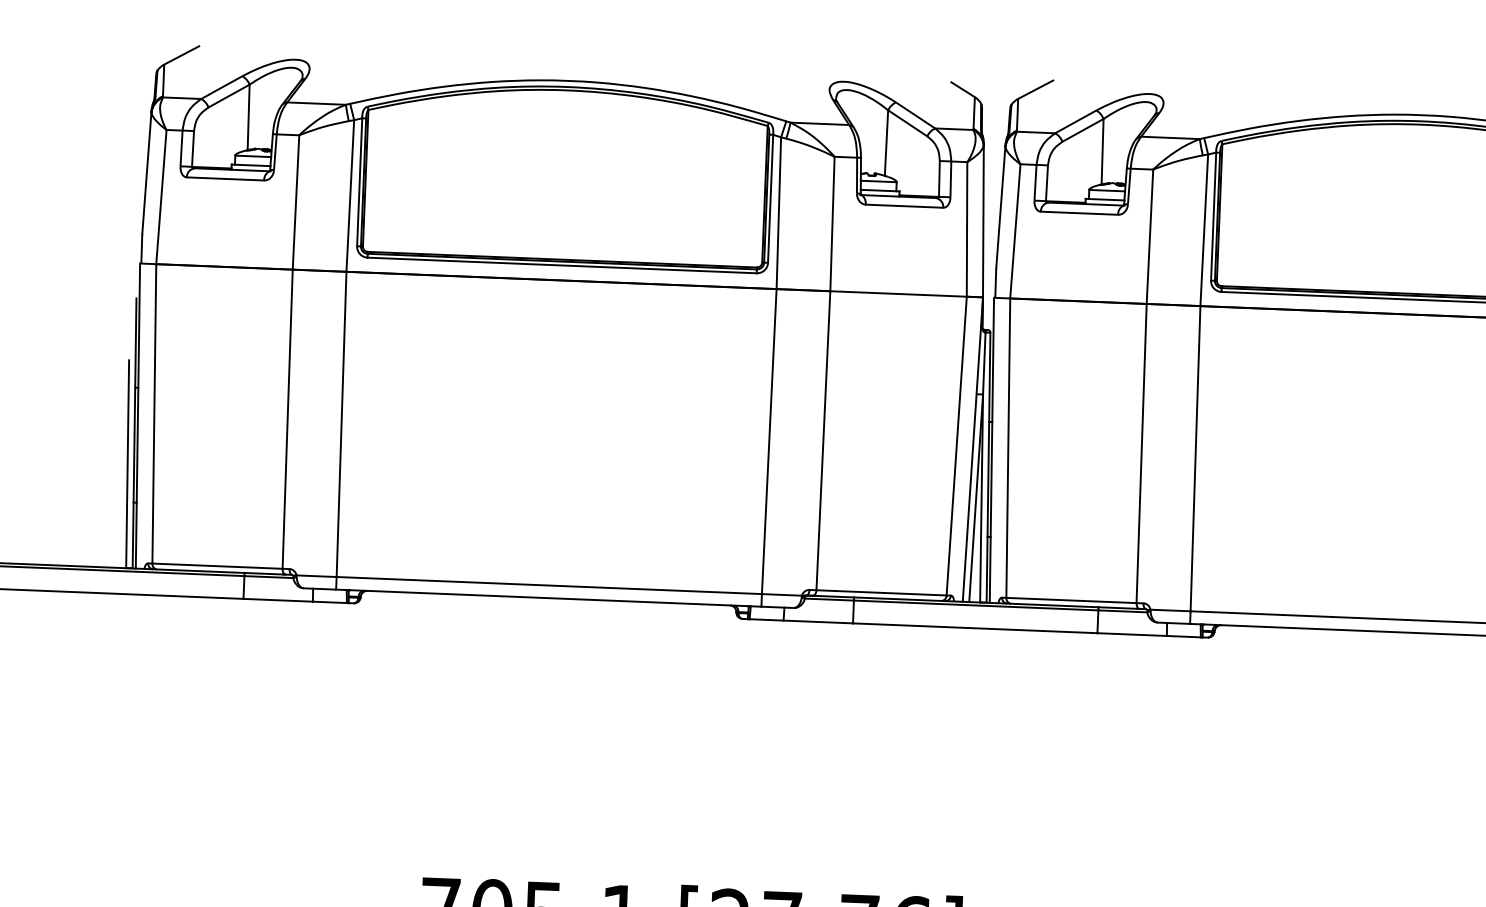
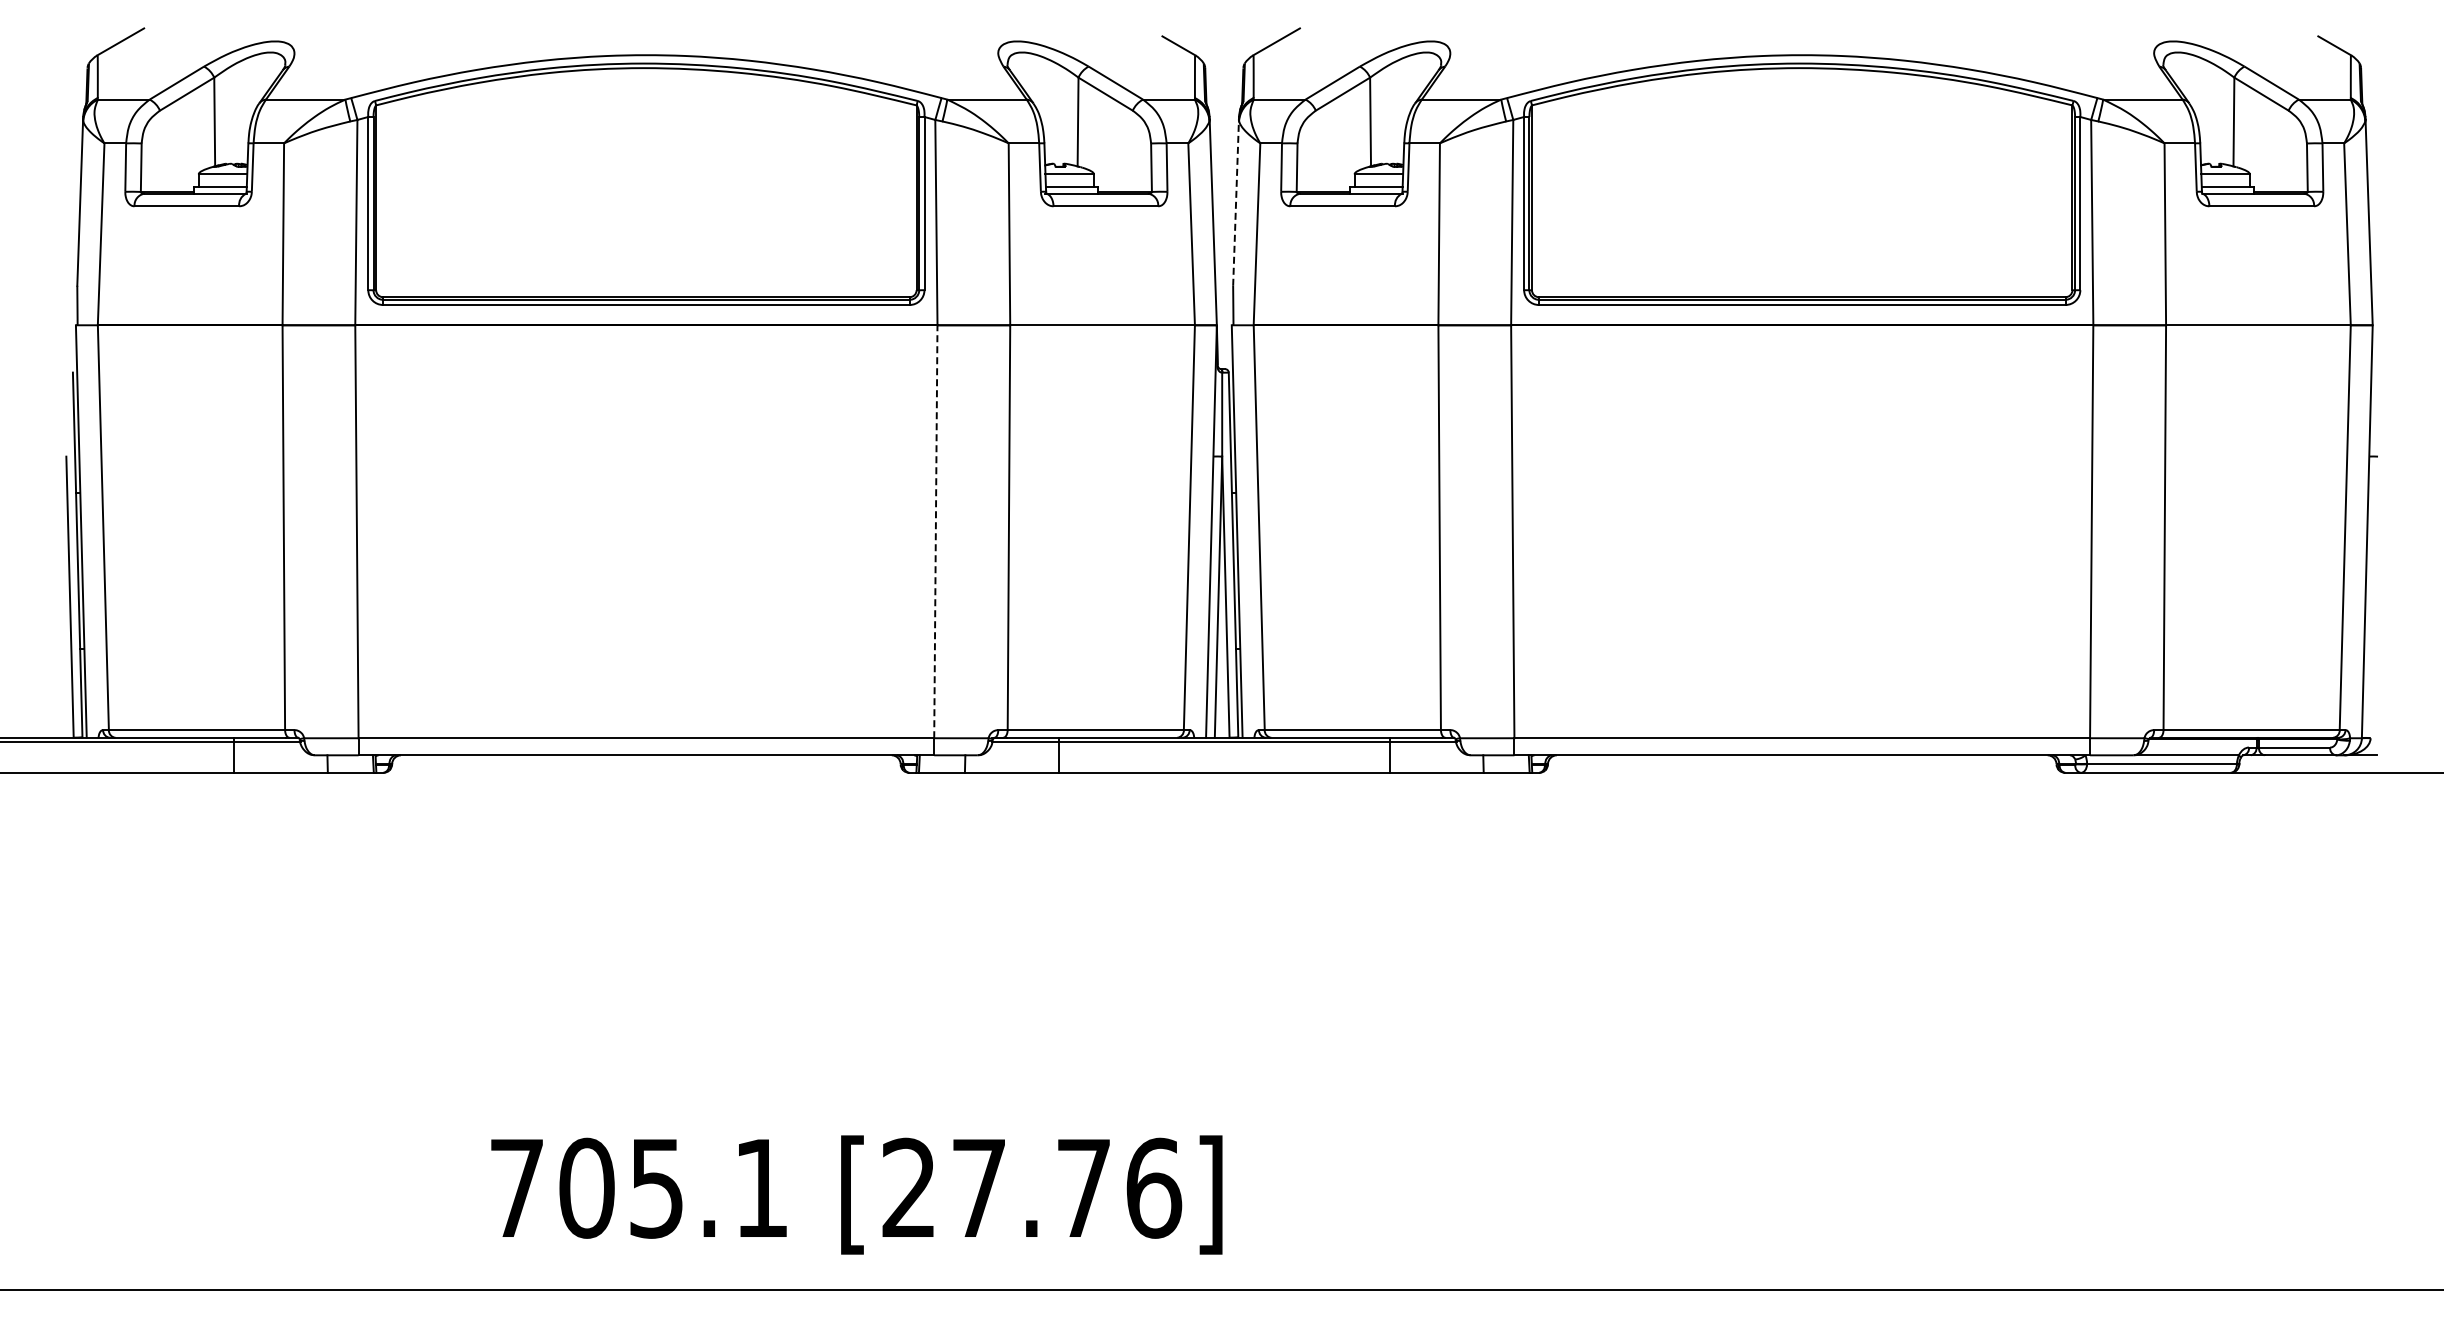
line: (1001, 207) -> (1236, 202), solid -> dashed
line: (769, 441) -> (935, 531), solid -> dashed

